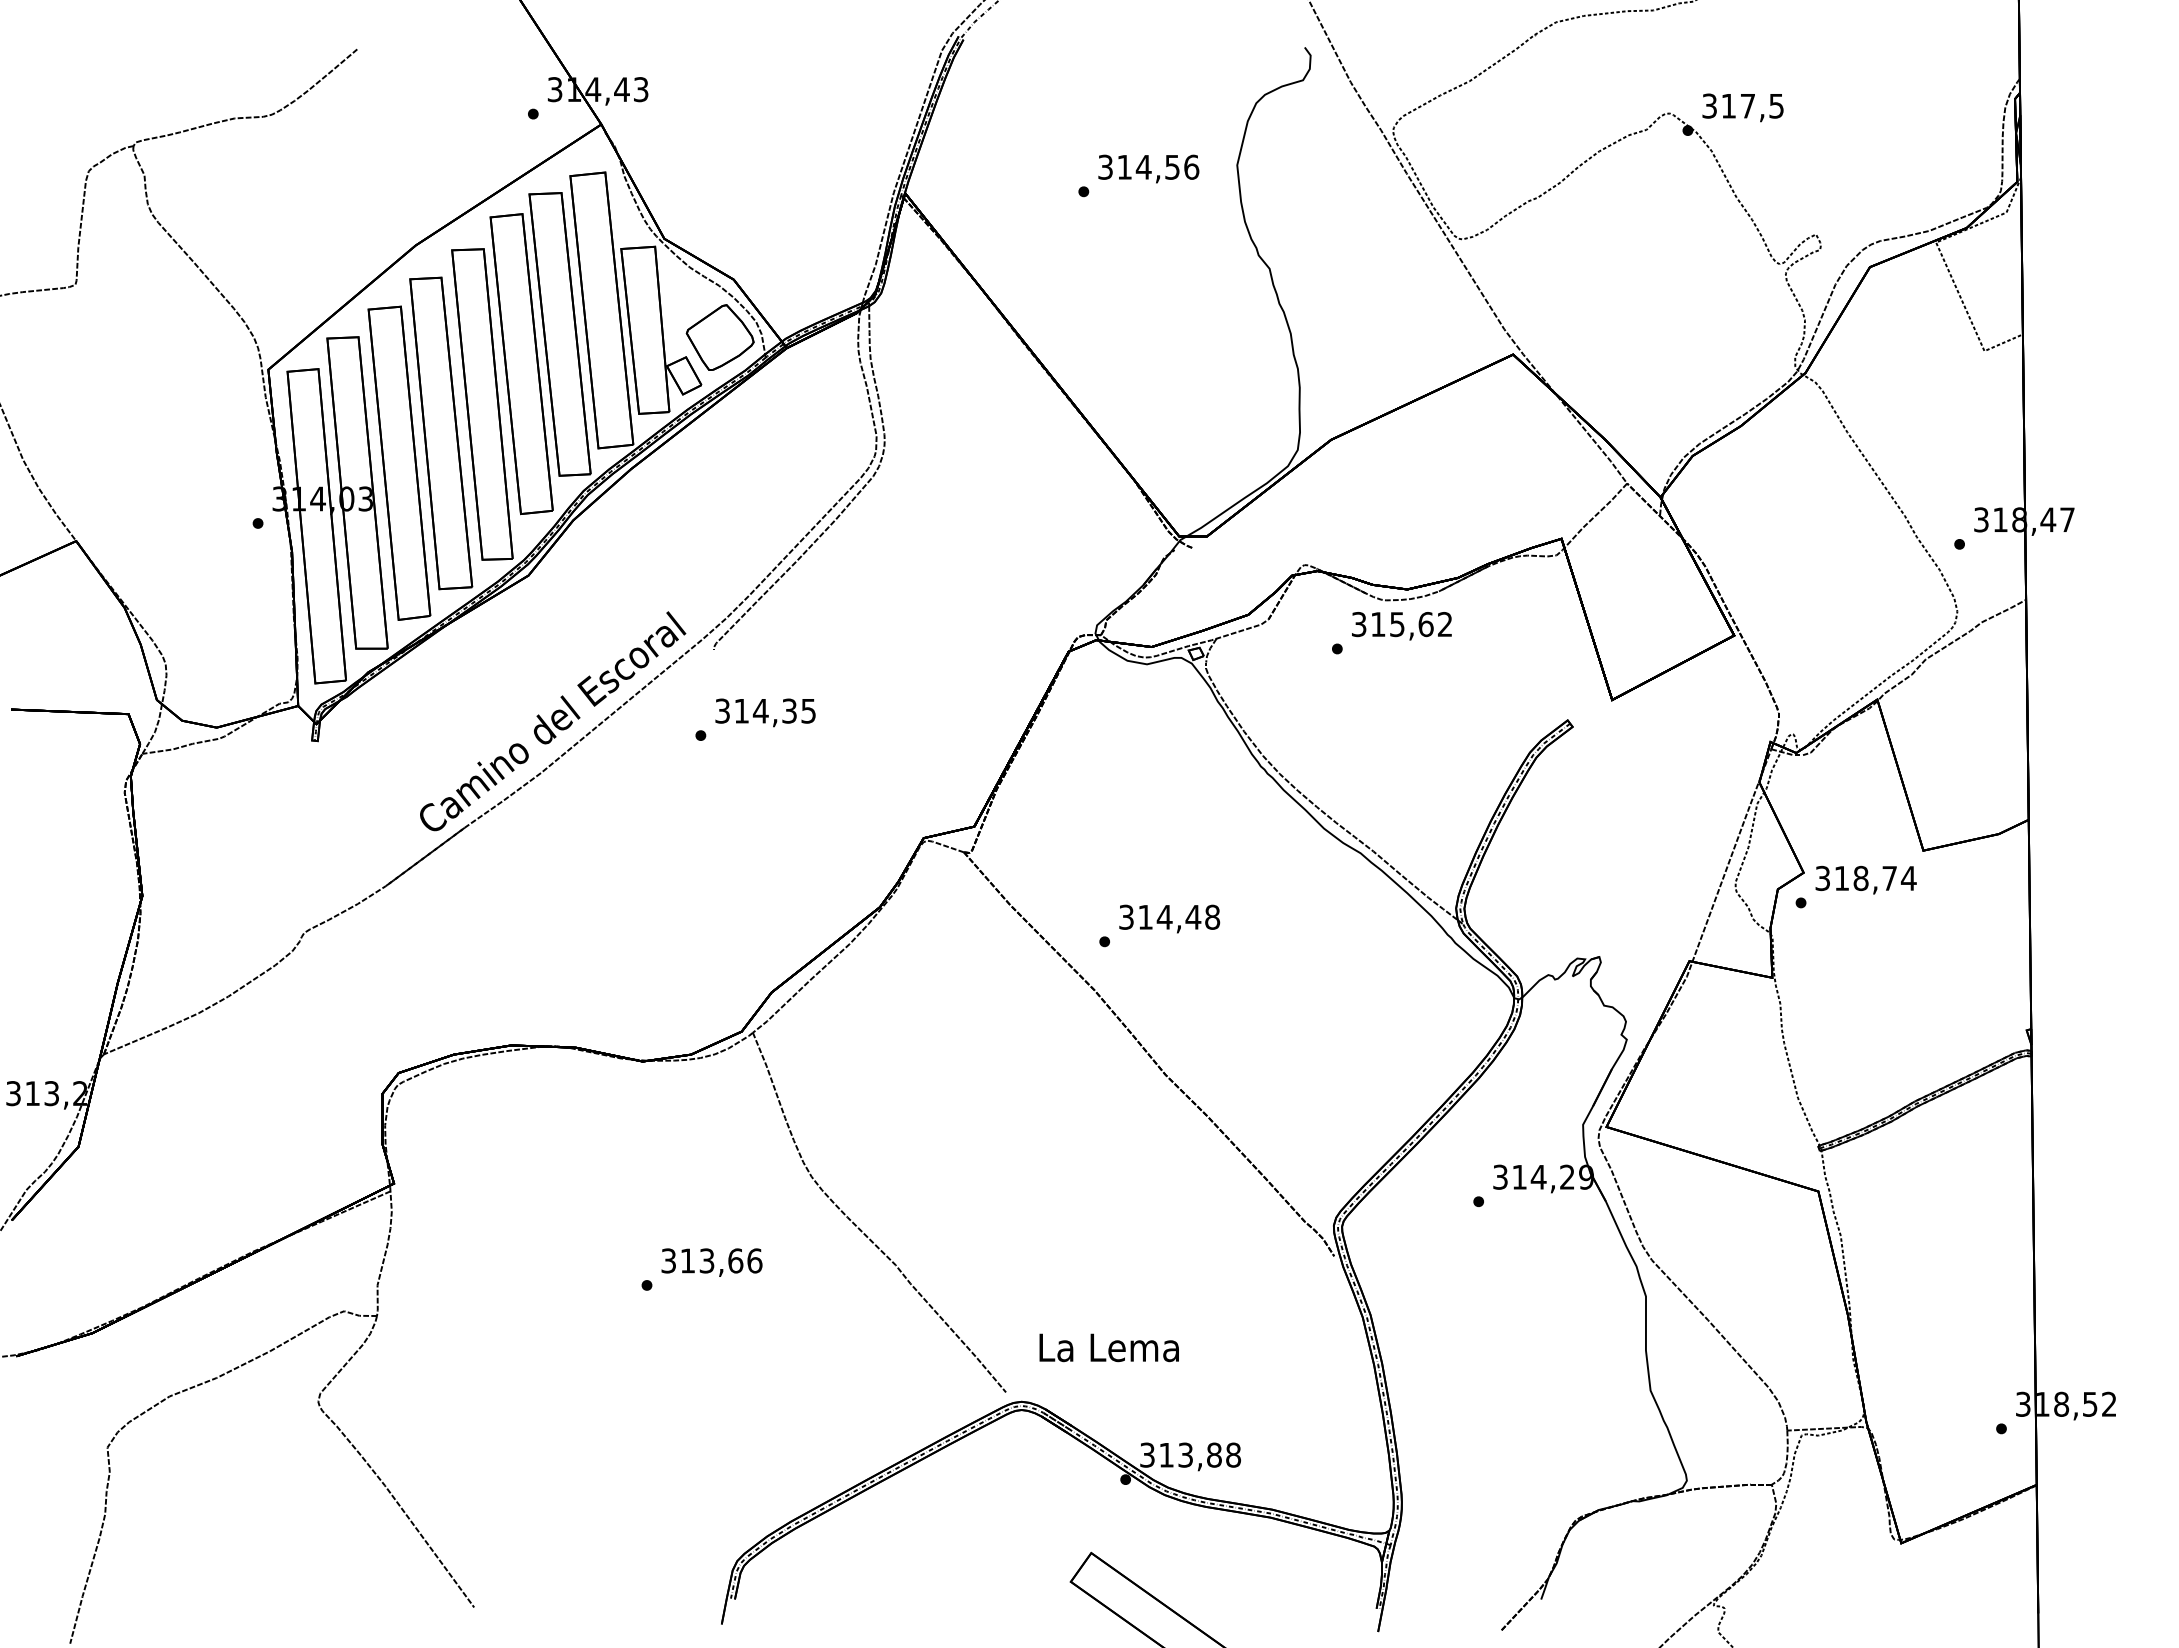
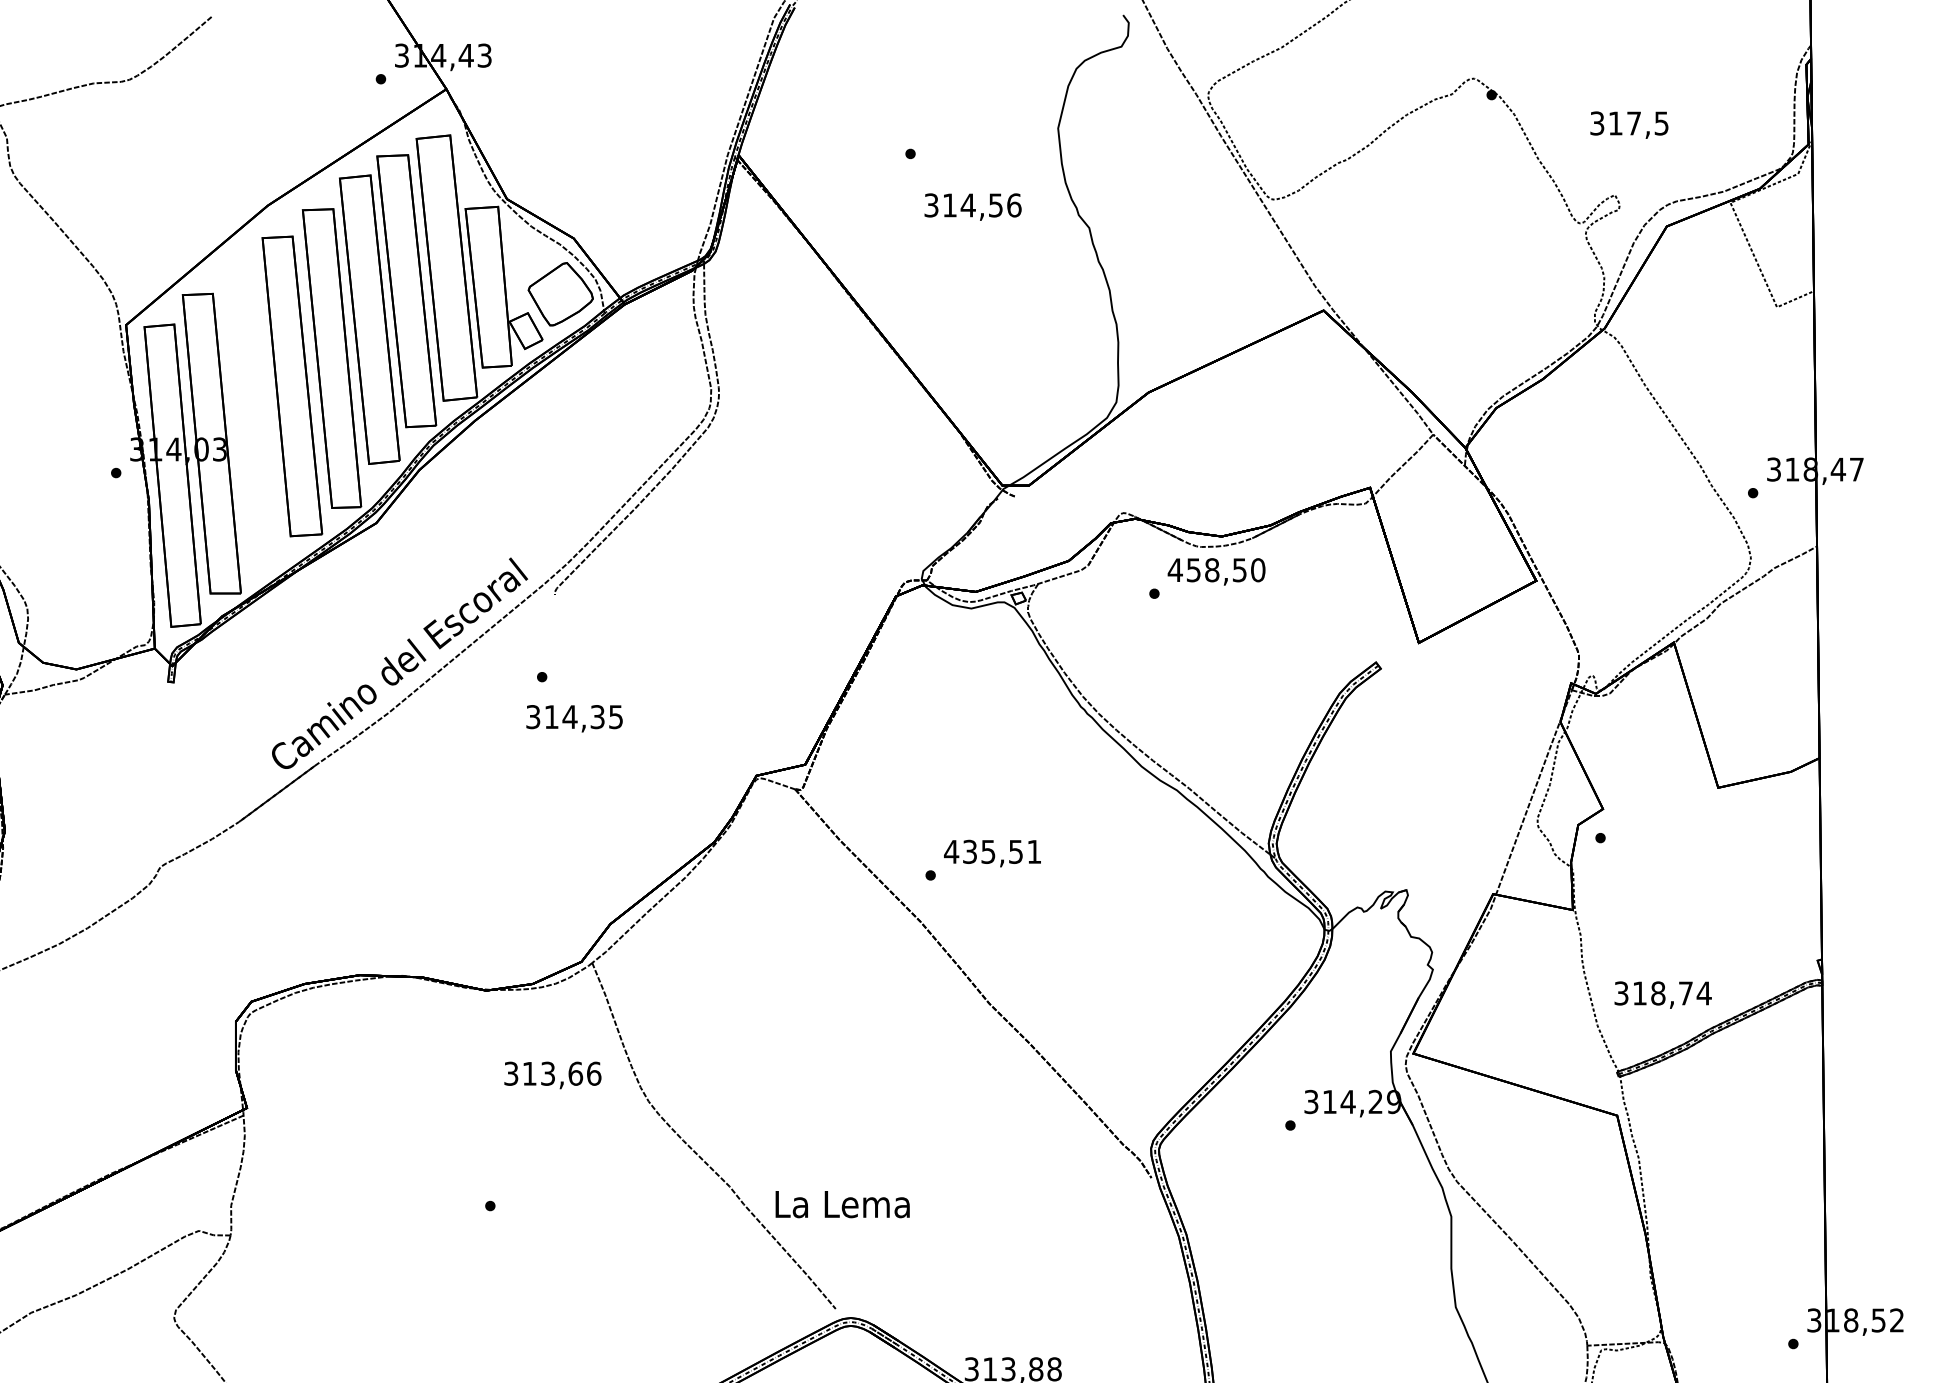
text: (1742, 107) -> (1628, 124), moved
text: (1148, 168) -> (972, 206), moved
part: (399, 462) -> (252, 414), removed
text: (1401, 624) -> (1216, 570), 315,62 -> 458,50
text: (765, 712) -> (574, 718), moved
text: (1865, 879) -> (1662, 994), moved
text: (1169, 916) -> (992, 851), 314,48 -> 435,51
text: (711, 1262) -> (552, 1075), moved
text: (1108, 1347) -> (841, 1204), moved

